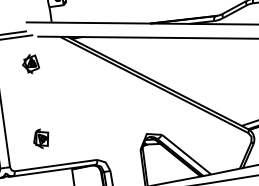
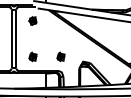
part: (98, 129) -> (60, 56), added

